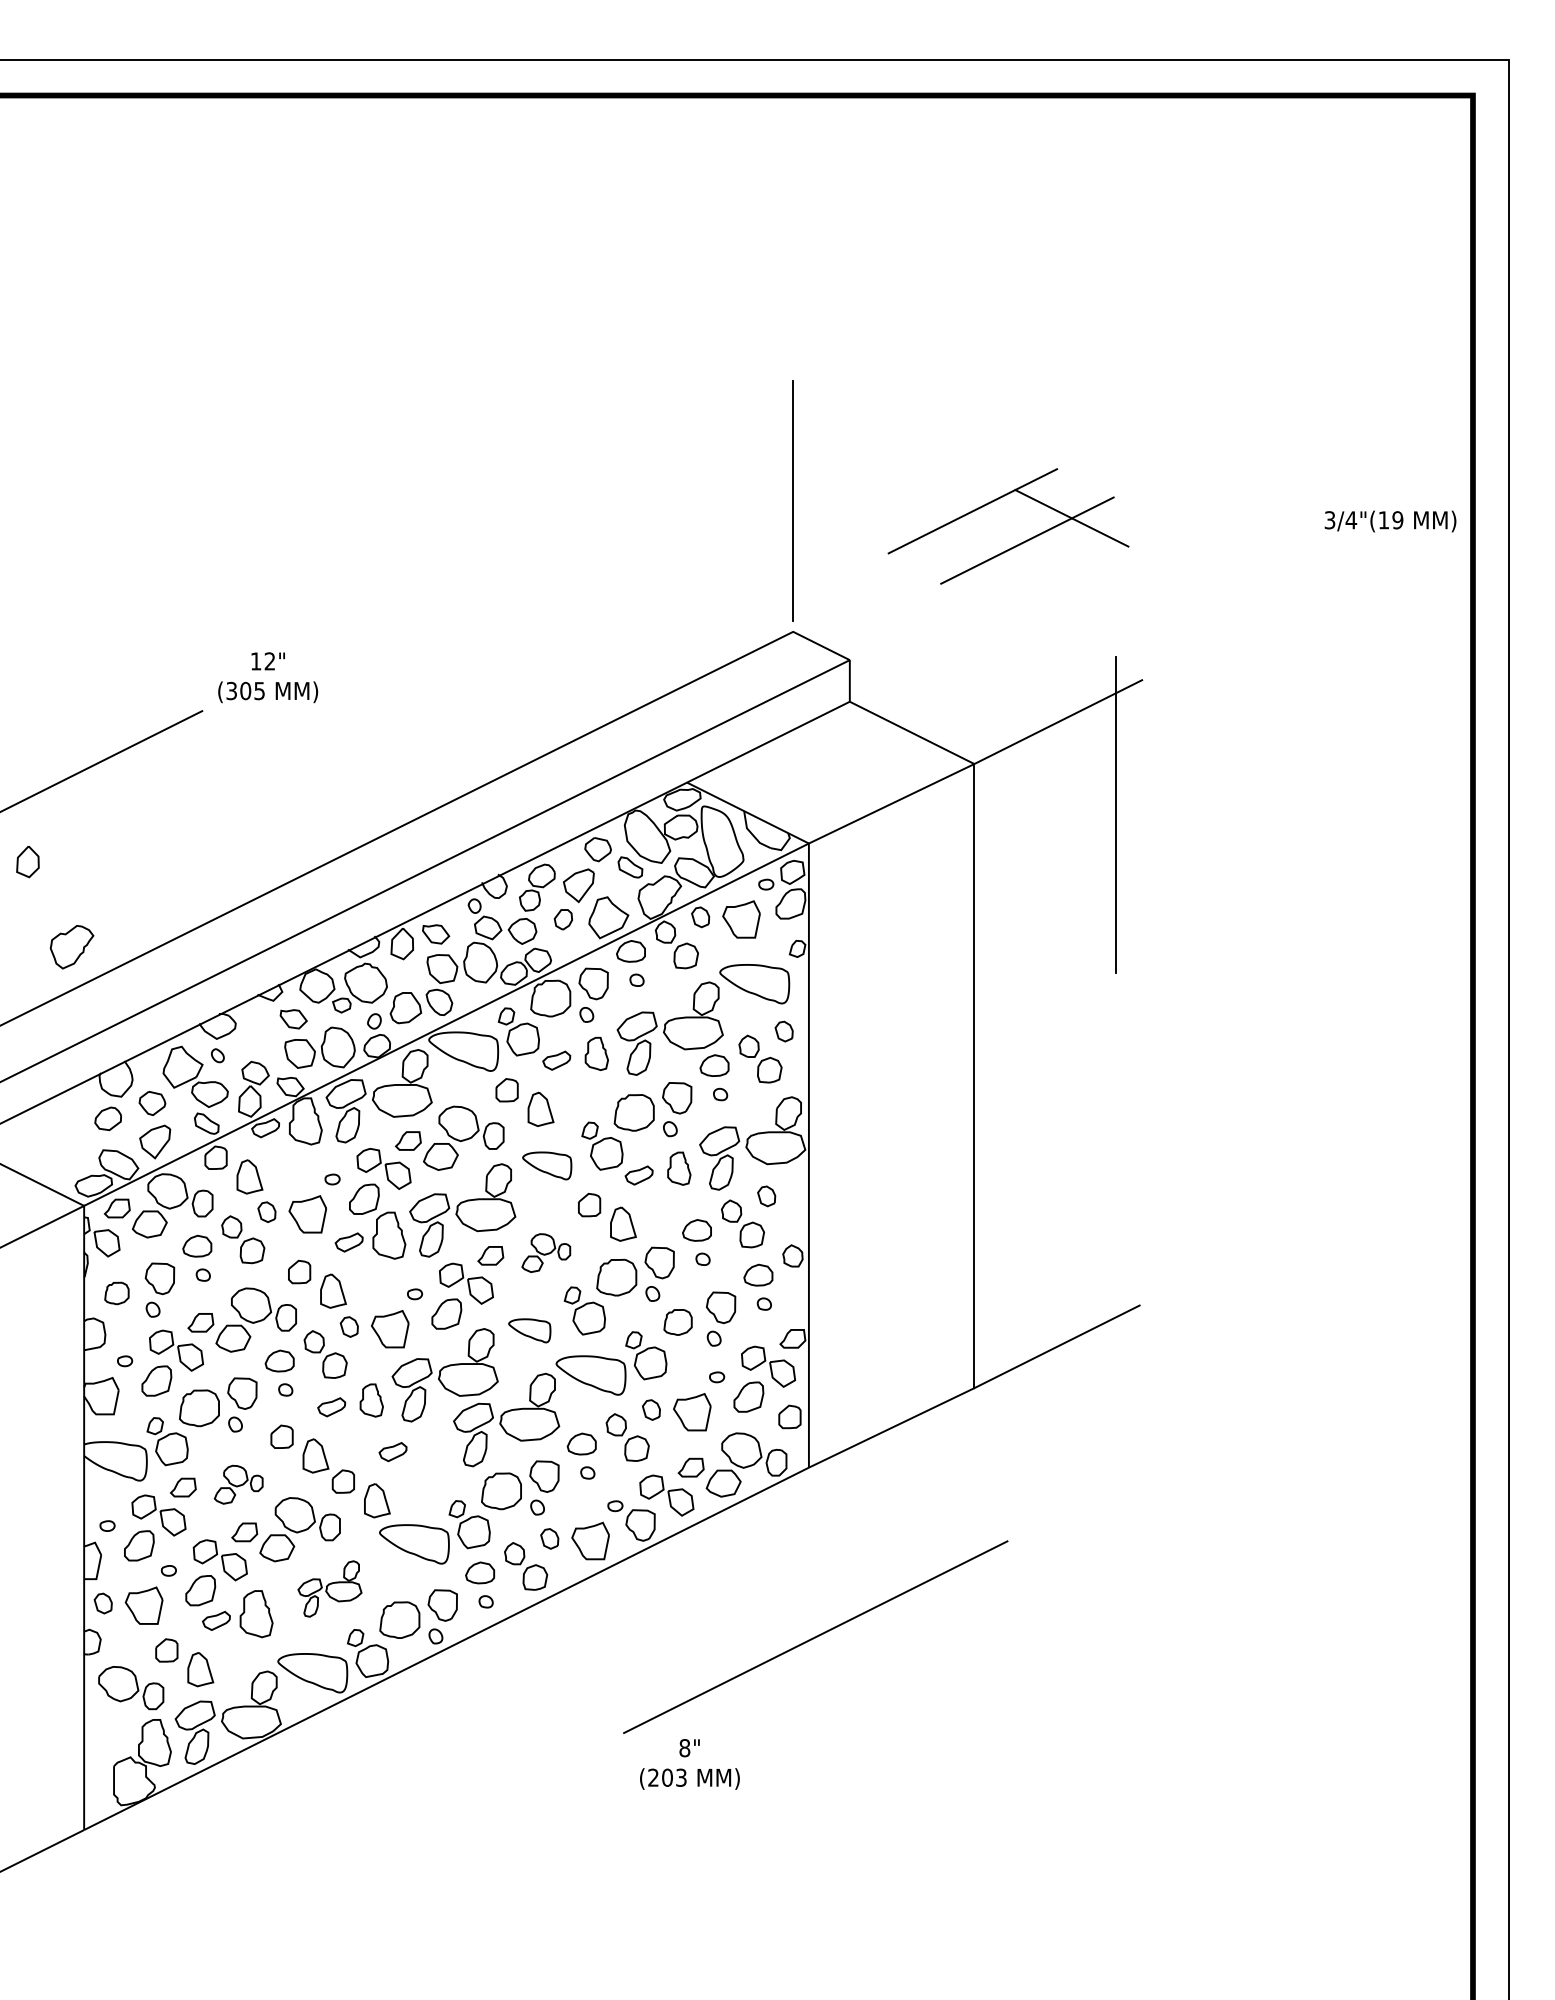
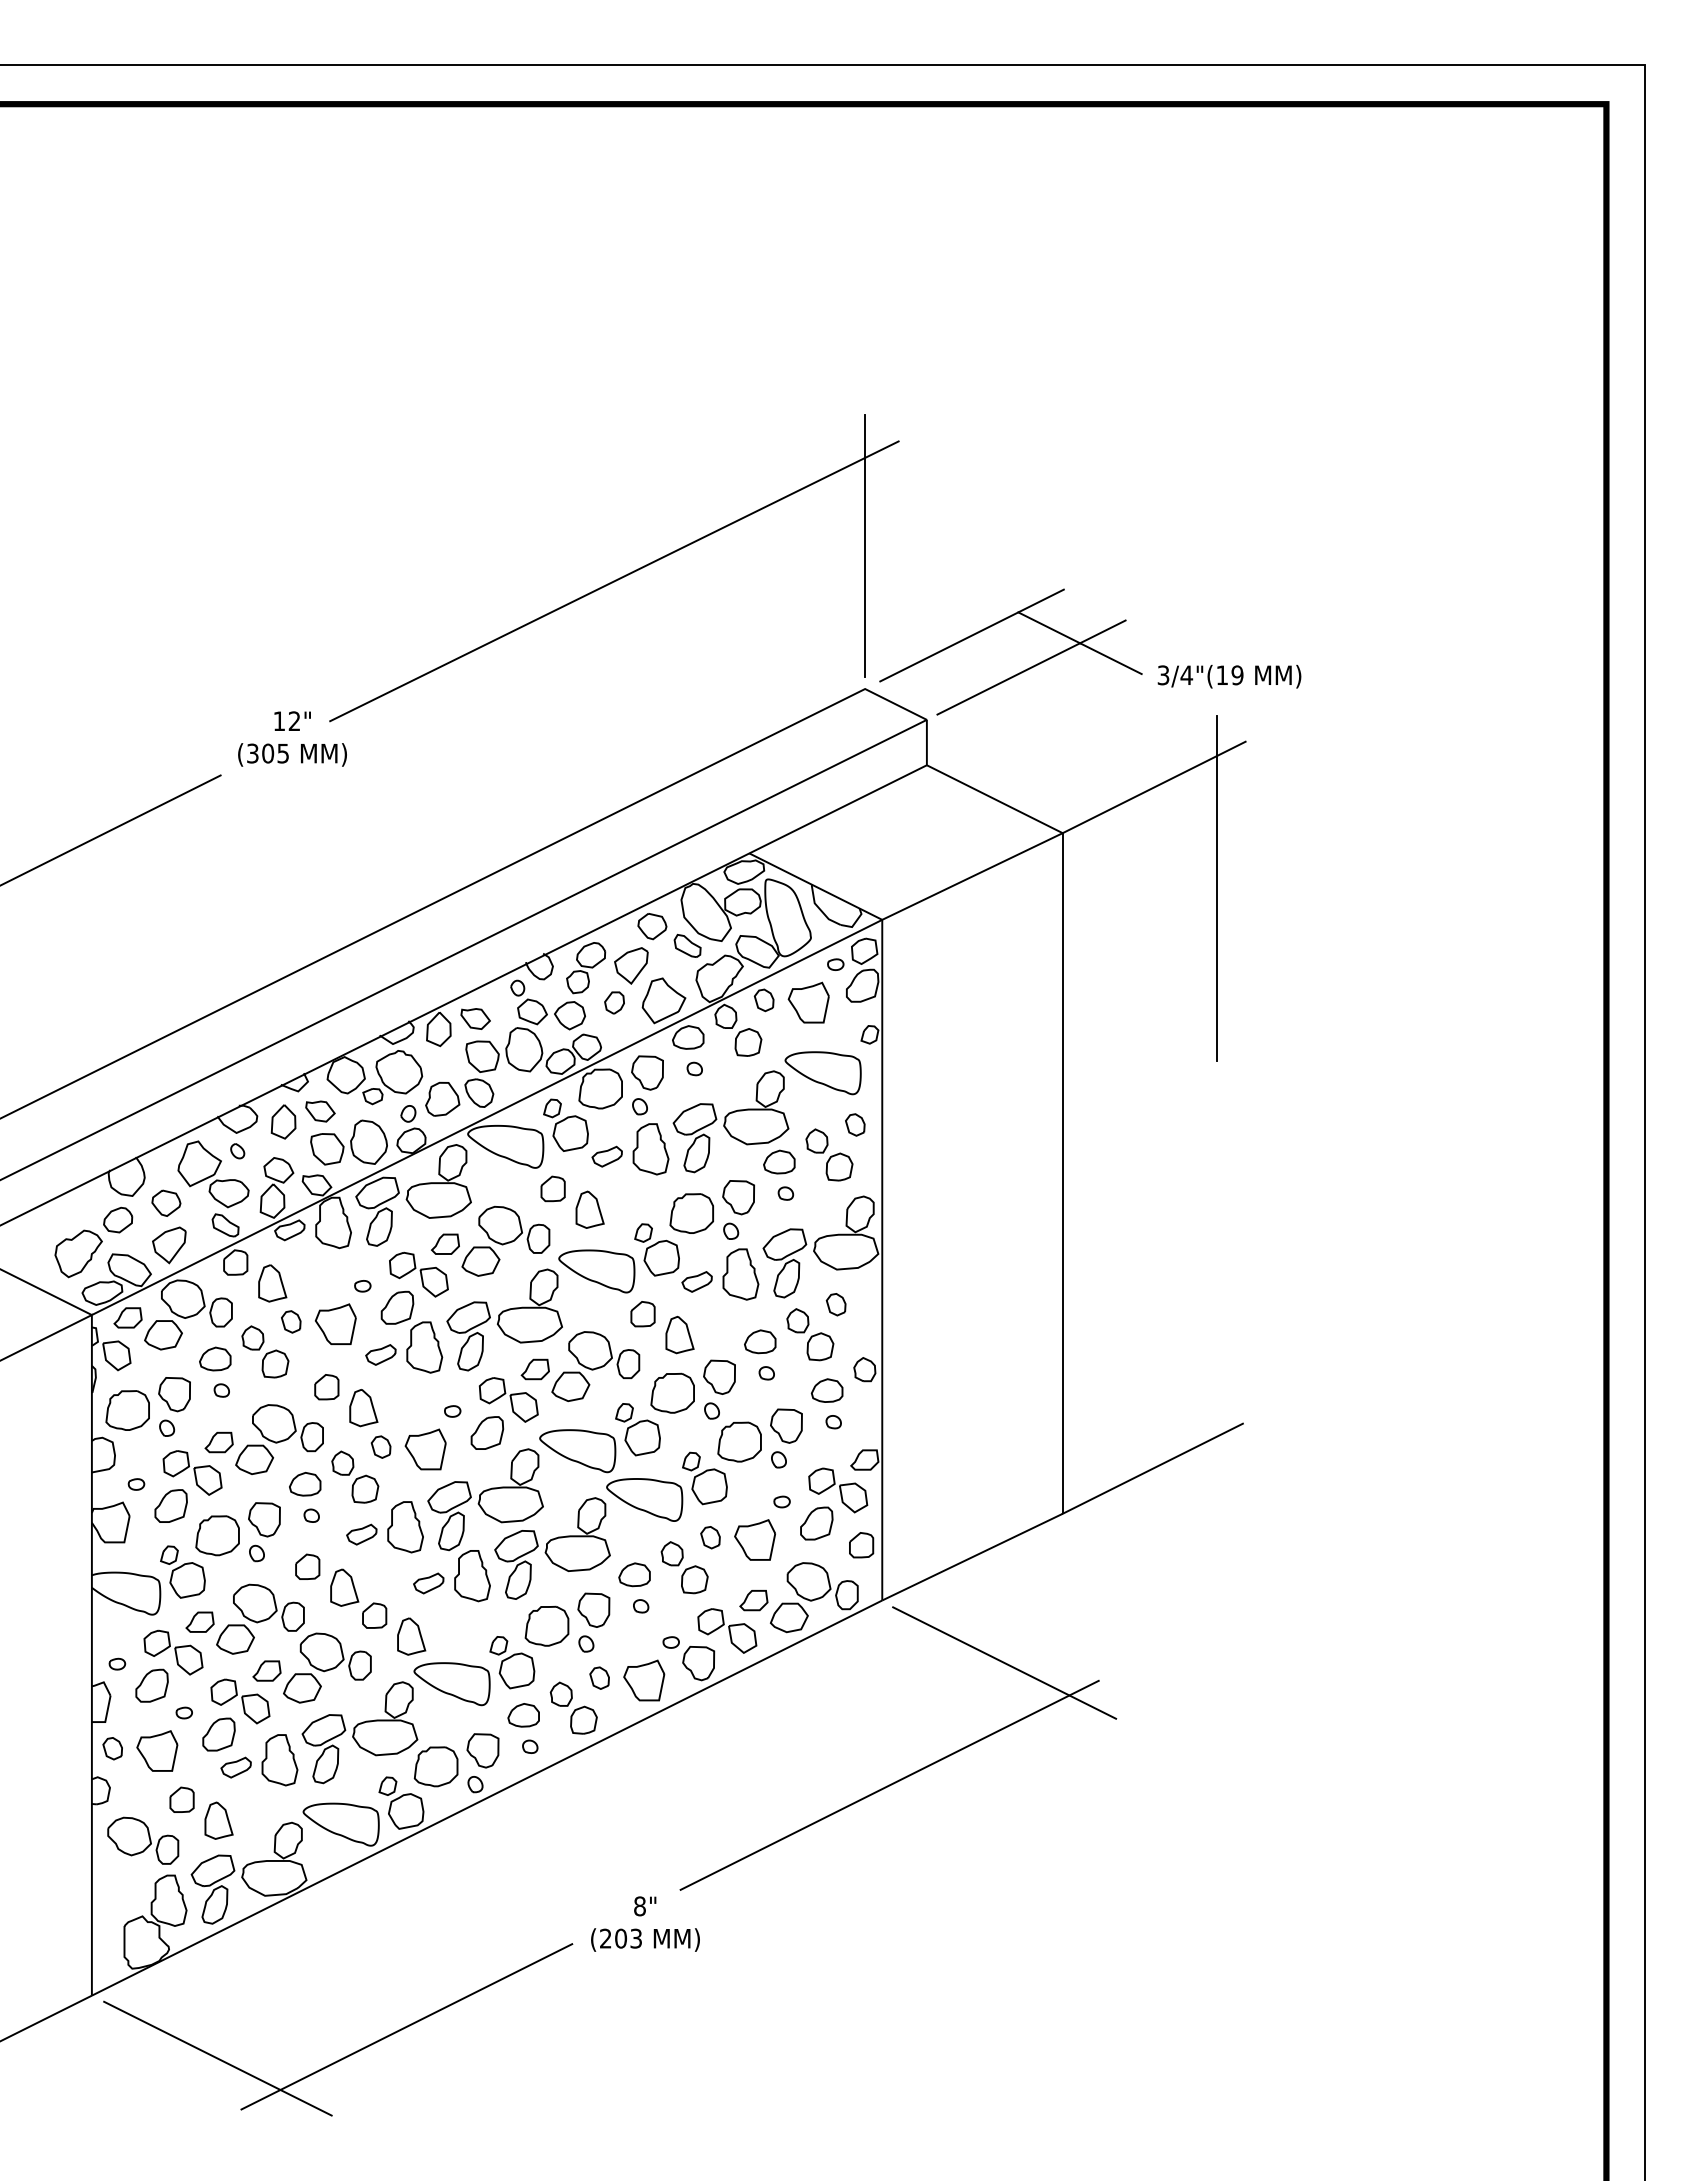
text: (1390, 521) -> (1229, 676), moved
line: (563, 533) -> (614, 581), added
part: (1018, 544) -> (1021, 671), moved
part: (27, 861) -> (283, 1121), moved
part: (71, 946) -> (78, 1253), moved
part: (596, 1054) -> (650, 1149), size x1.43
part: (546, 1165) -> (596, 1271), size x1.43
part: (678, 1168) -> (740, 1274), size x1.43
part: (545, 1253) -> (595, 1366), size x1.67
part: (116, 1293) -> (127, 1410), size x1.67
part: (678, 1321) -> (739, 1441), size x1.43
part: (529, 1331) -> (577, 1451), size x1.67
part: (371, 1400) -> (405, 1527), size x1.43
part: (433, 1445) -> (472, 1576), added
part: (238, 1484) -> (260, 1618), size x1.67
line: (921, 1524) -> (1004, 1662), added
part: (329, 1588) -> (359, 1732), size x1.67
text: (689, 1763) -> (645, 1923), moved
part: (322, 1883) -> (351, 2053), added

